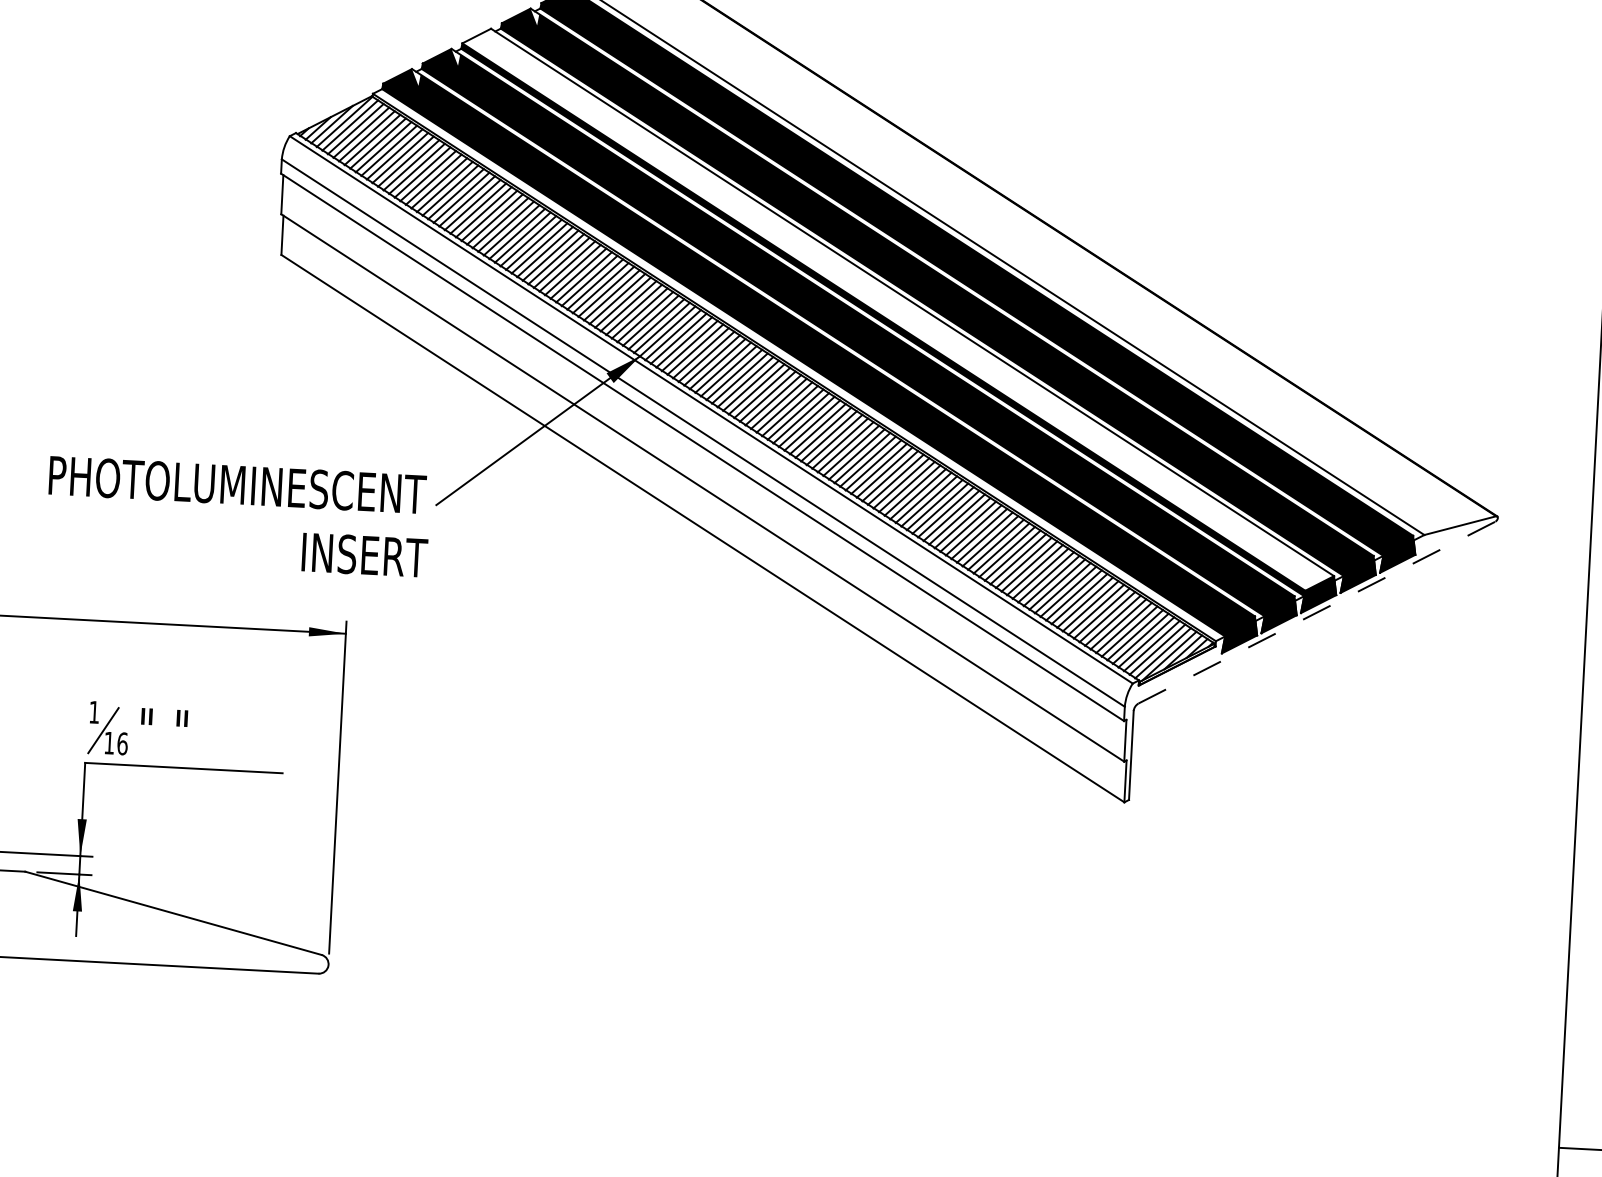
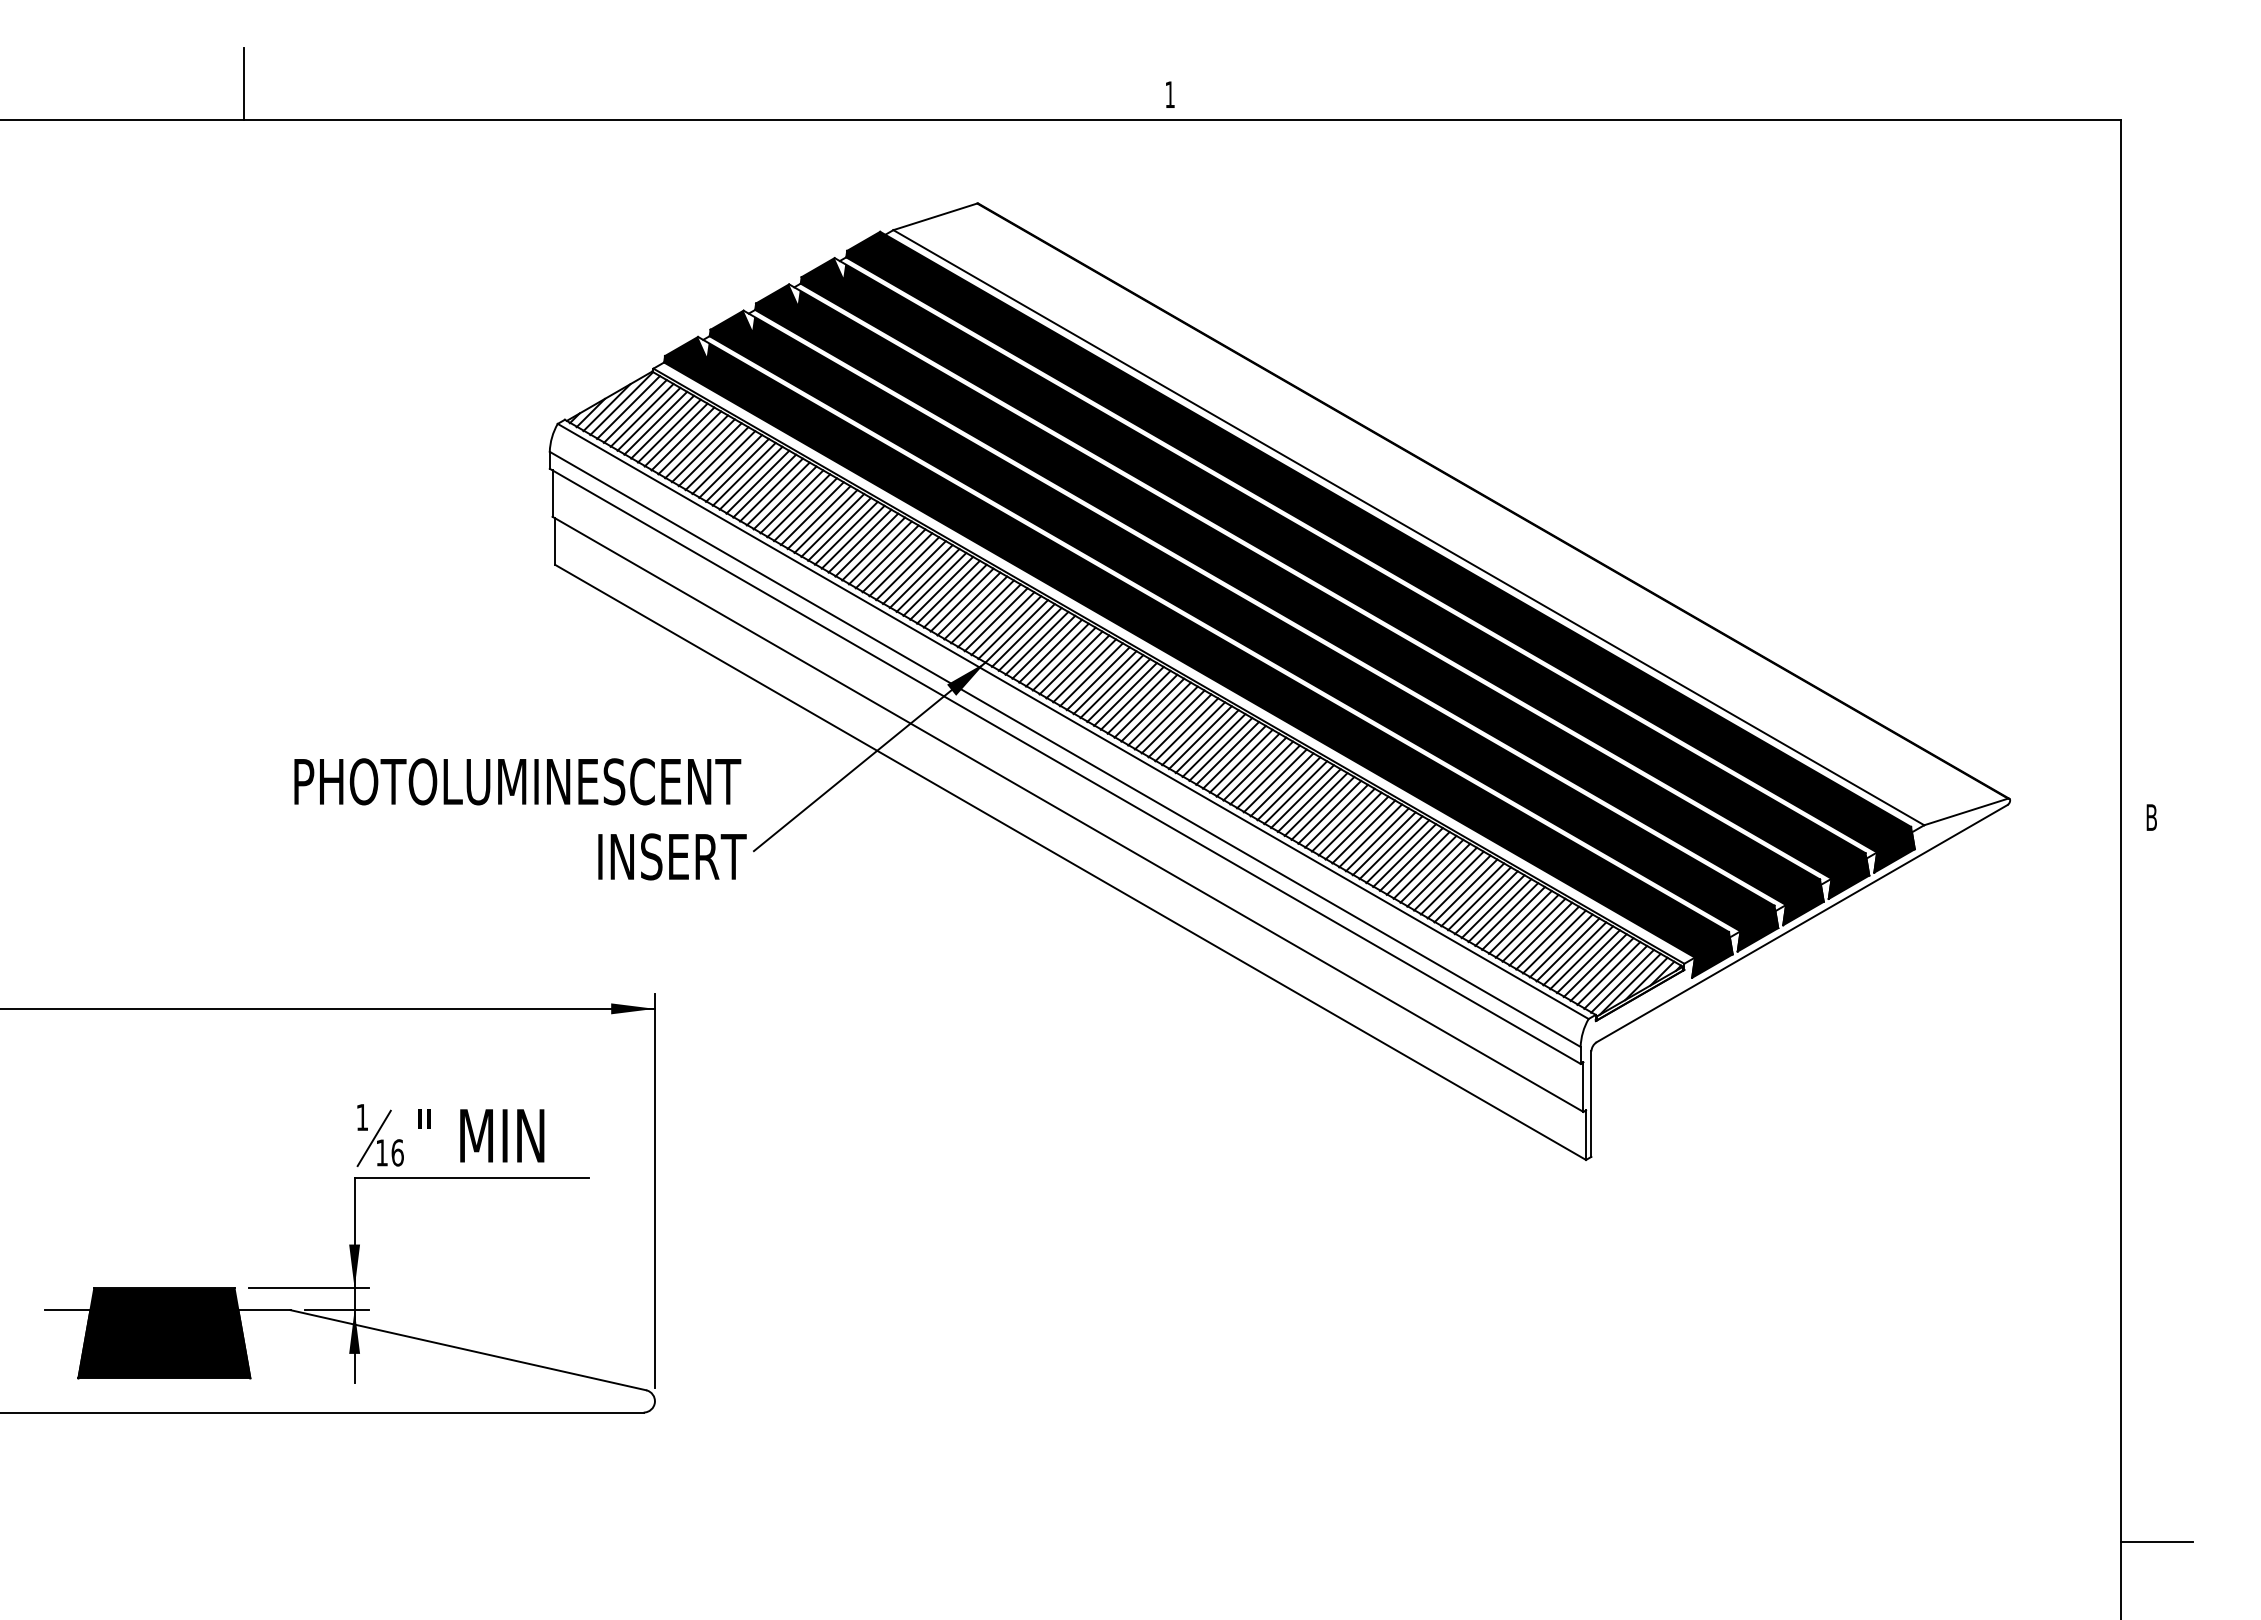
fill: (898, 309) -> (1288, 591), added
text: (238, 517) -> (520, 819), moved
line: (1317, 612) -> (1802, 923), dashed -> solid
text: (211, 733) -> (502, 1135), " -> MIN

